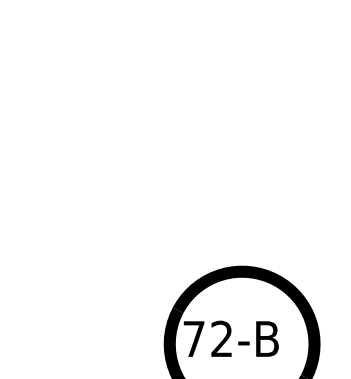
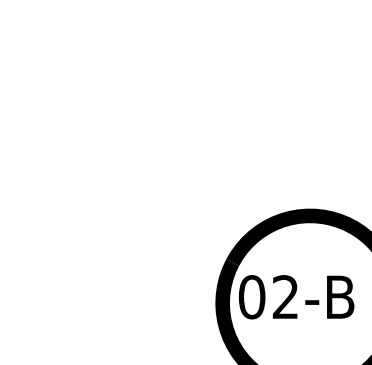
text: (194, 338) -> (252, 296), 72-B -> 02-B

